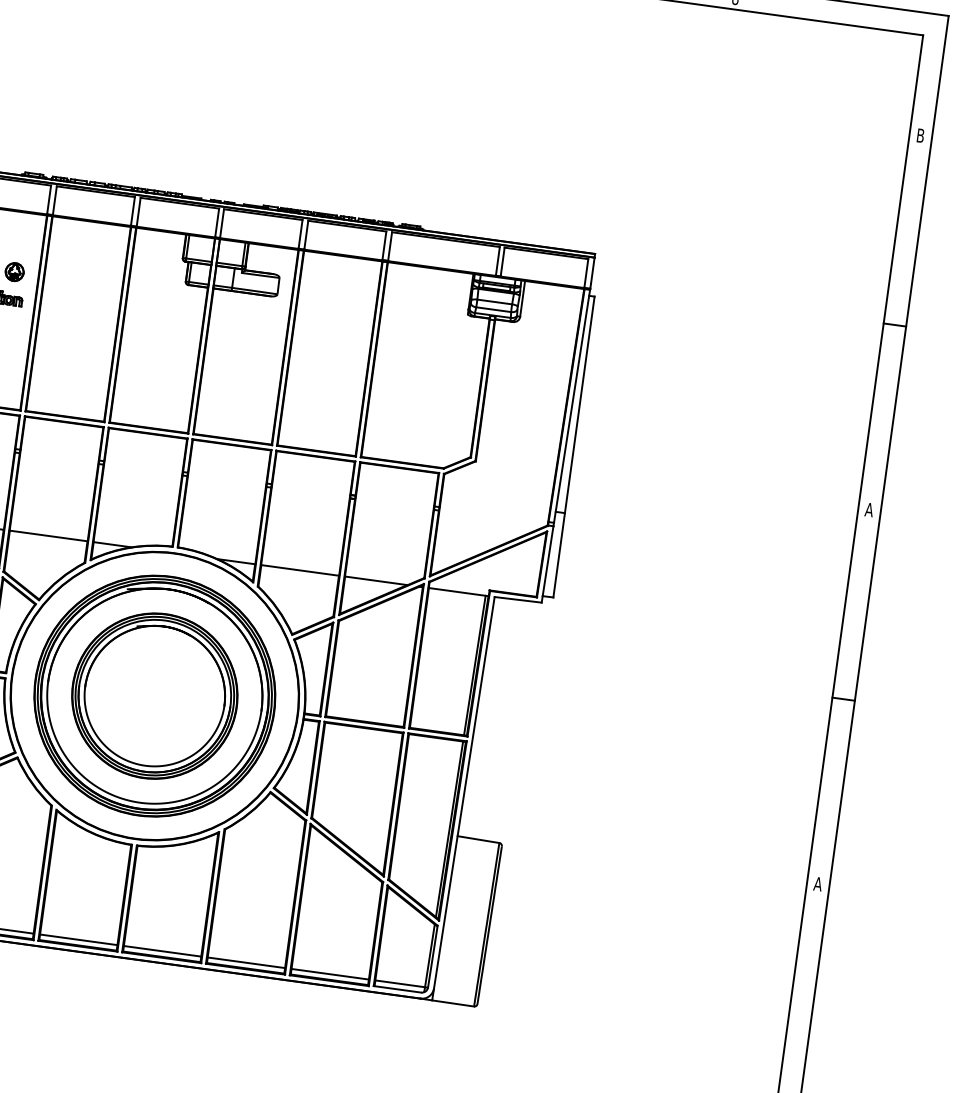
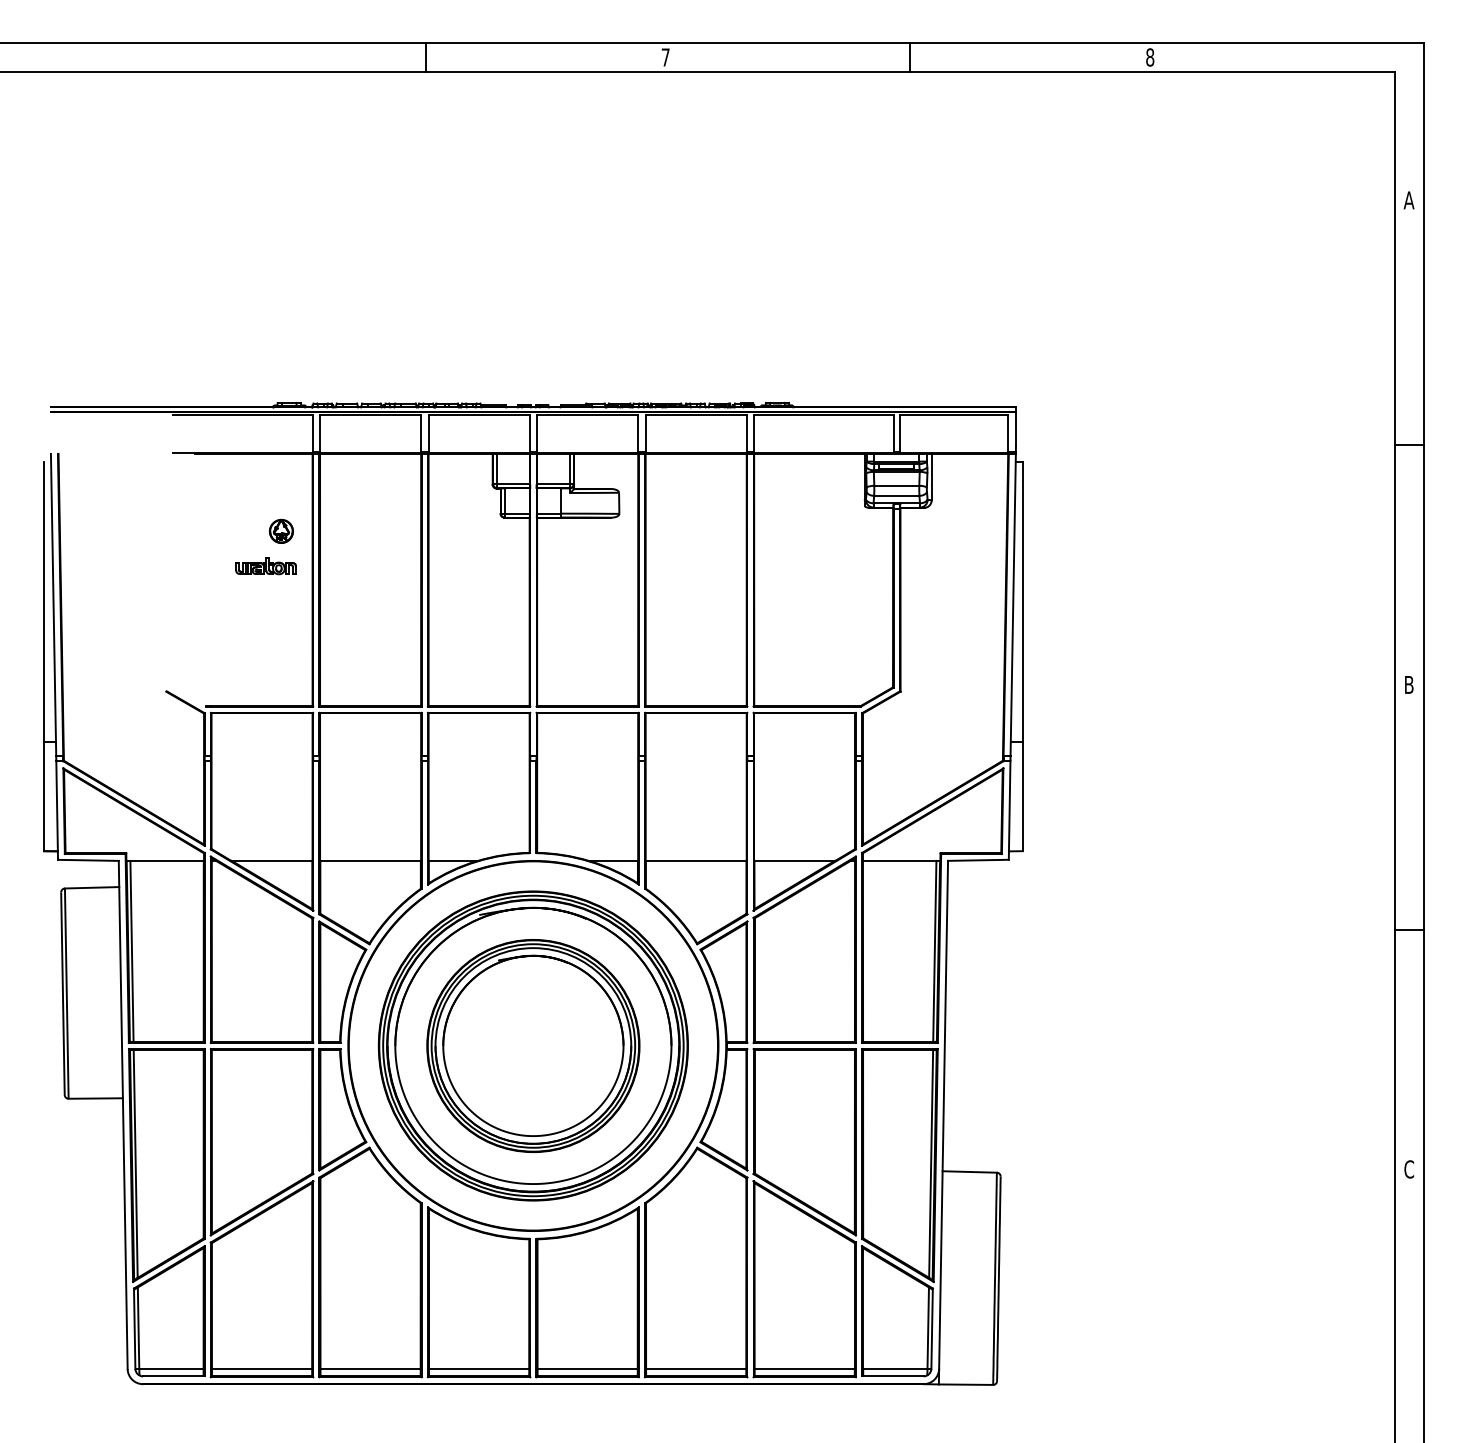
text: (920, 135) -> (1408, 200), B -> A
text: (868, 509) -> (1408, 684), A -> B
text: (817, 884) -> (1408, 1169), A -> C

